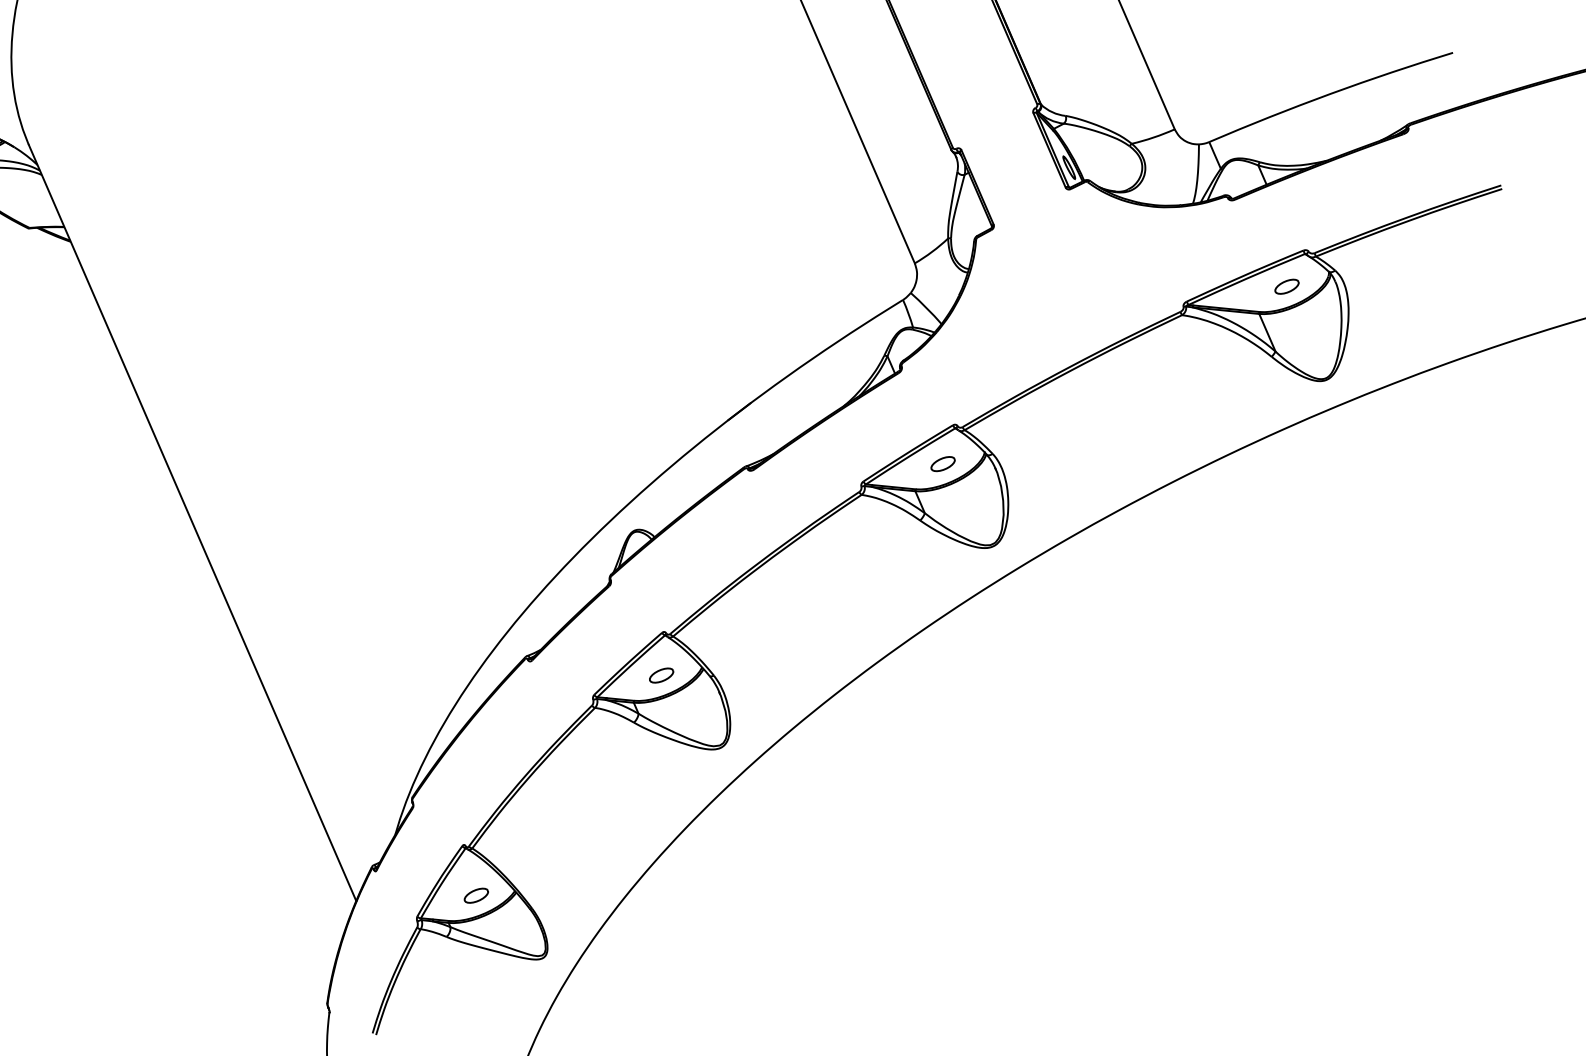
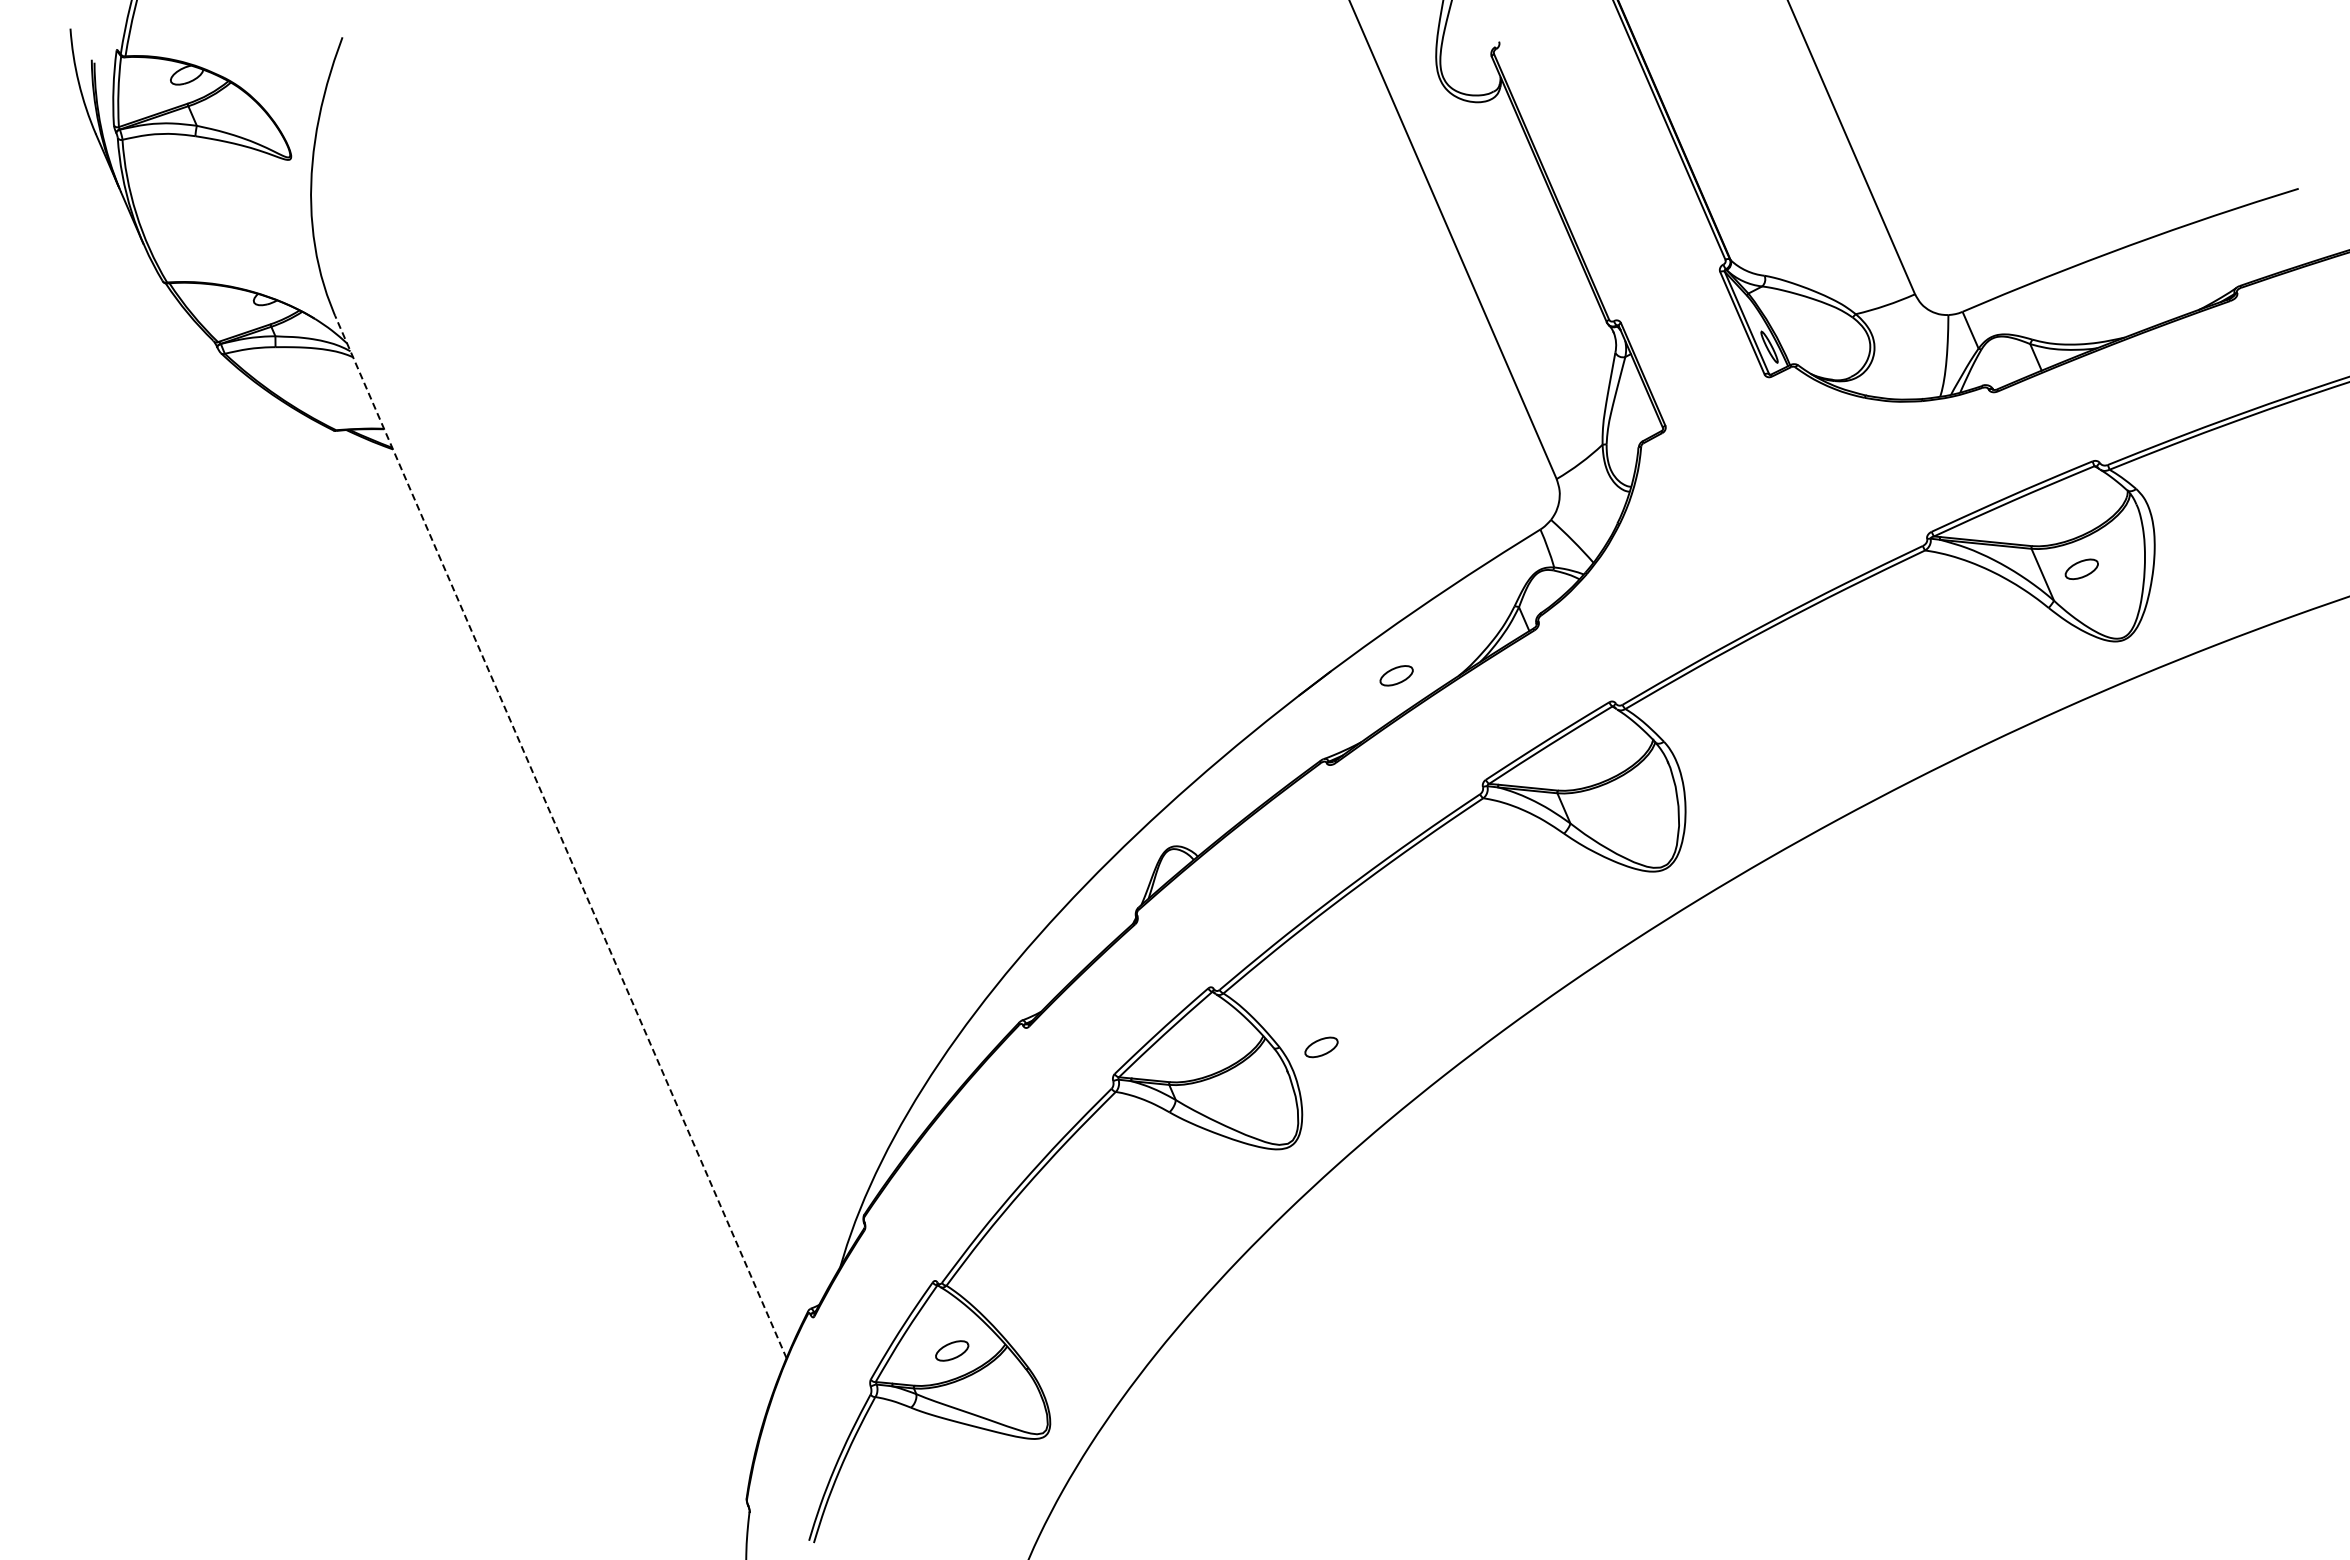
part: (1286, 286) -> (2081, 569), moved
part: (942, 463) -> (1396, 675), moved
line: (192, 522) -> (560, 836), solid -> dashed
part: (661, 675) -> (1321, 1047), moved

